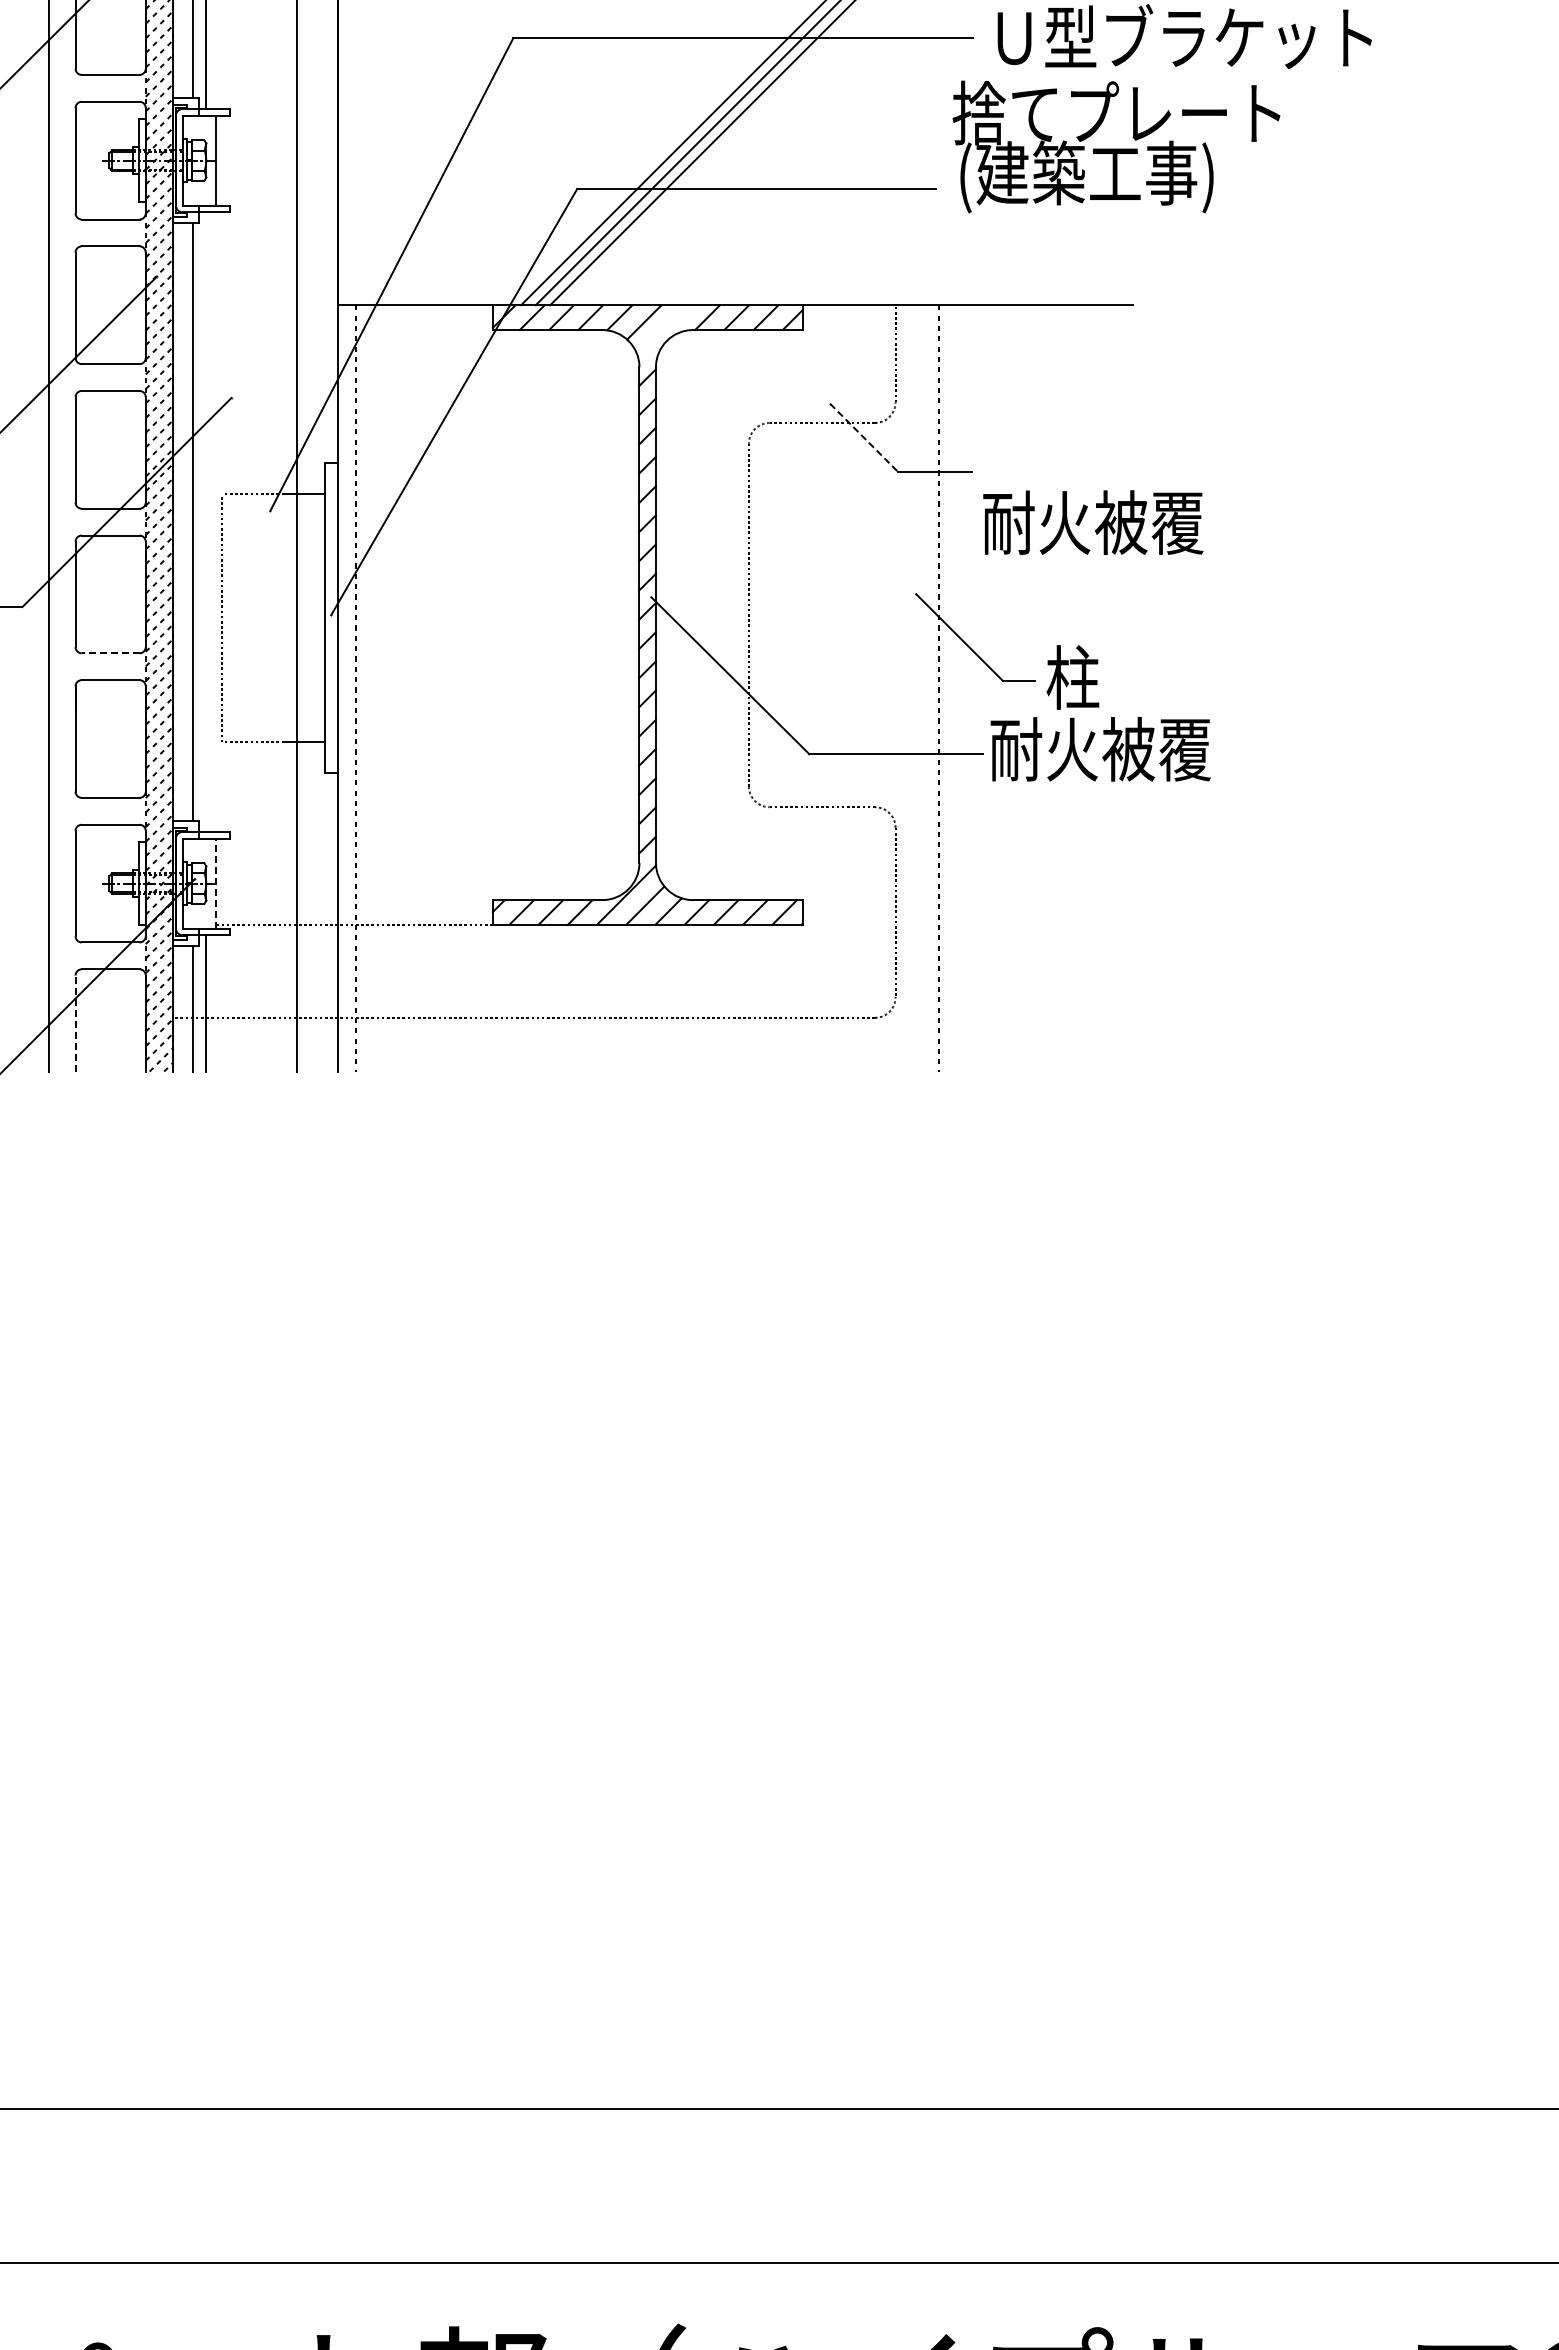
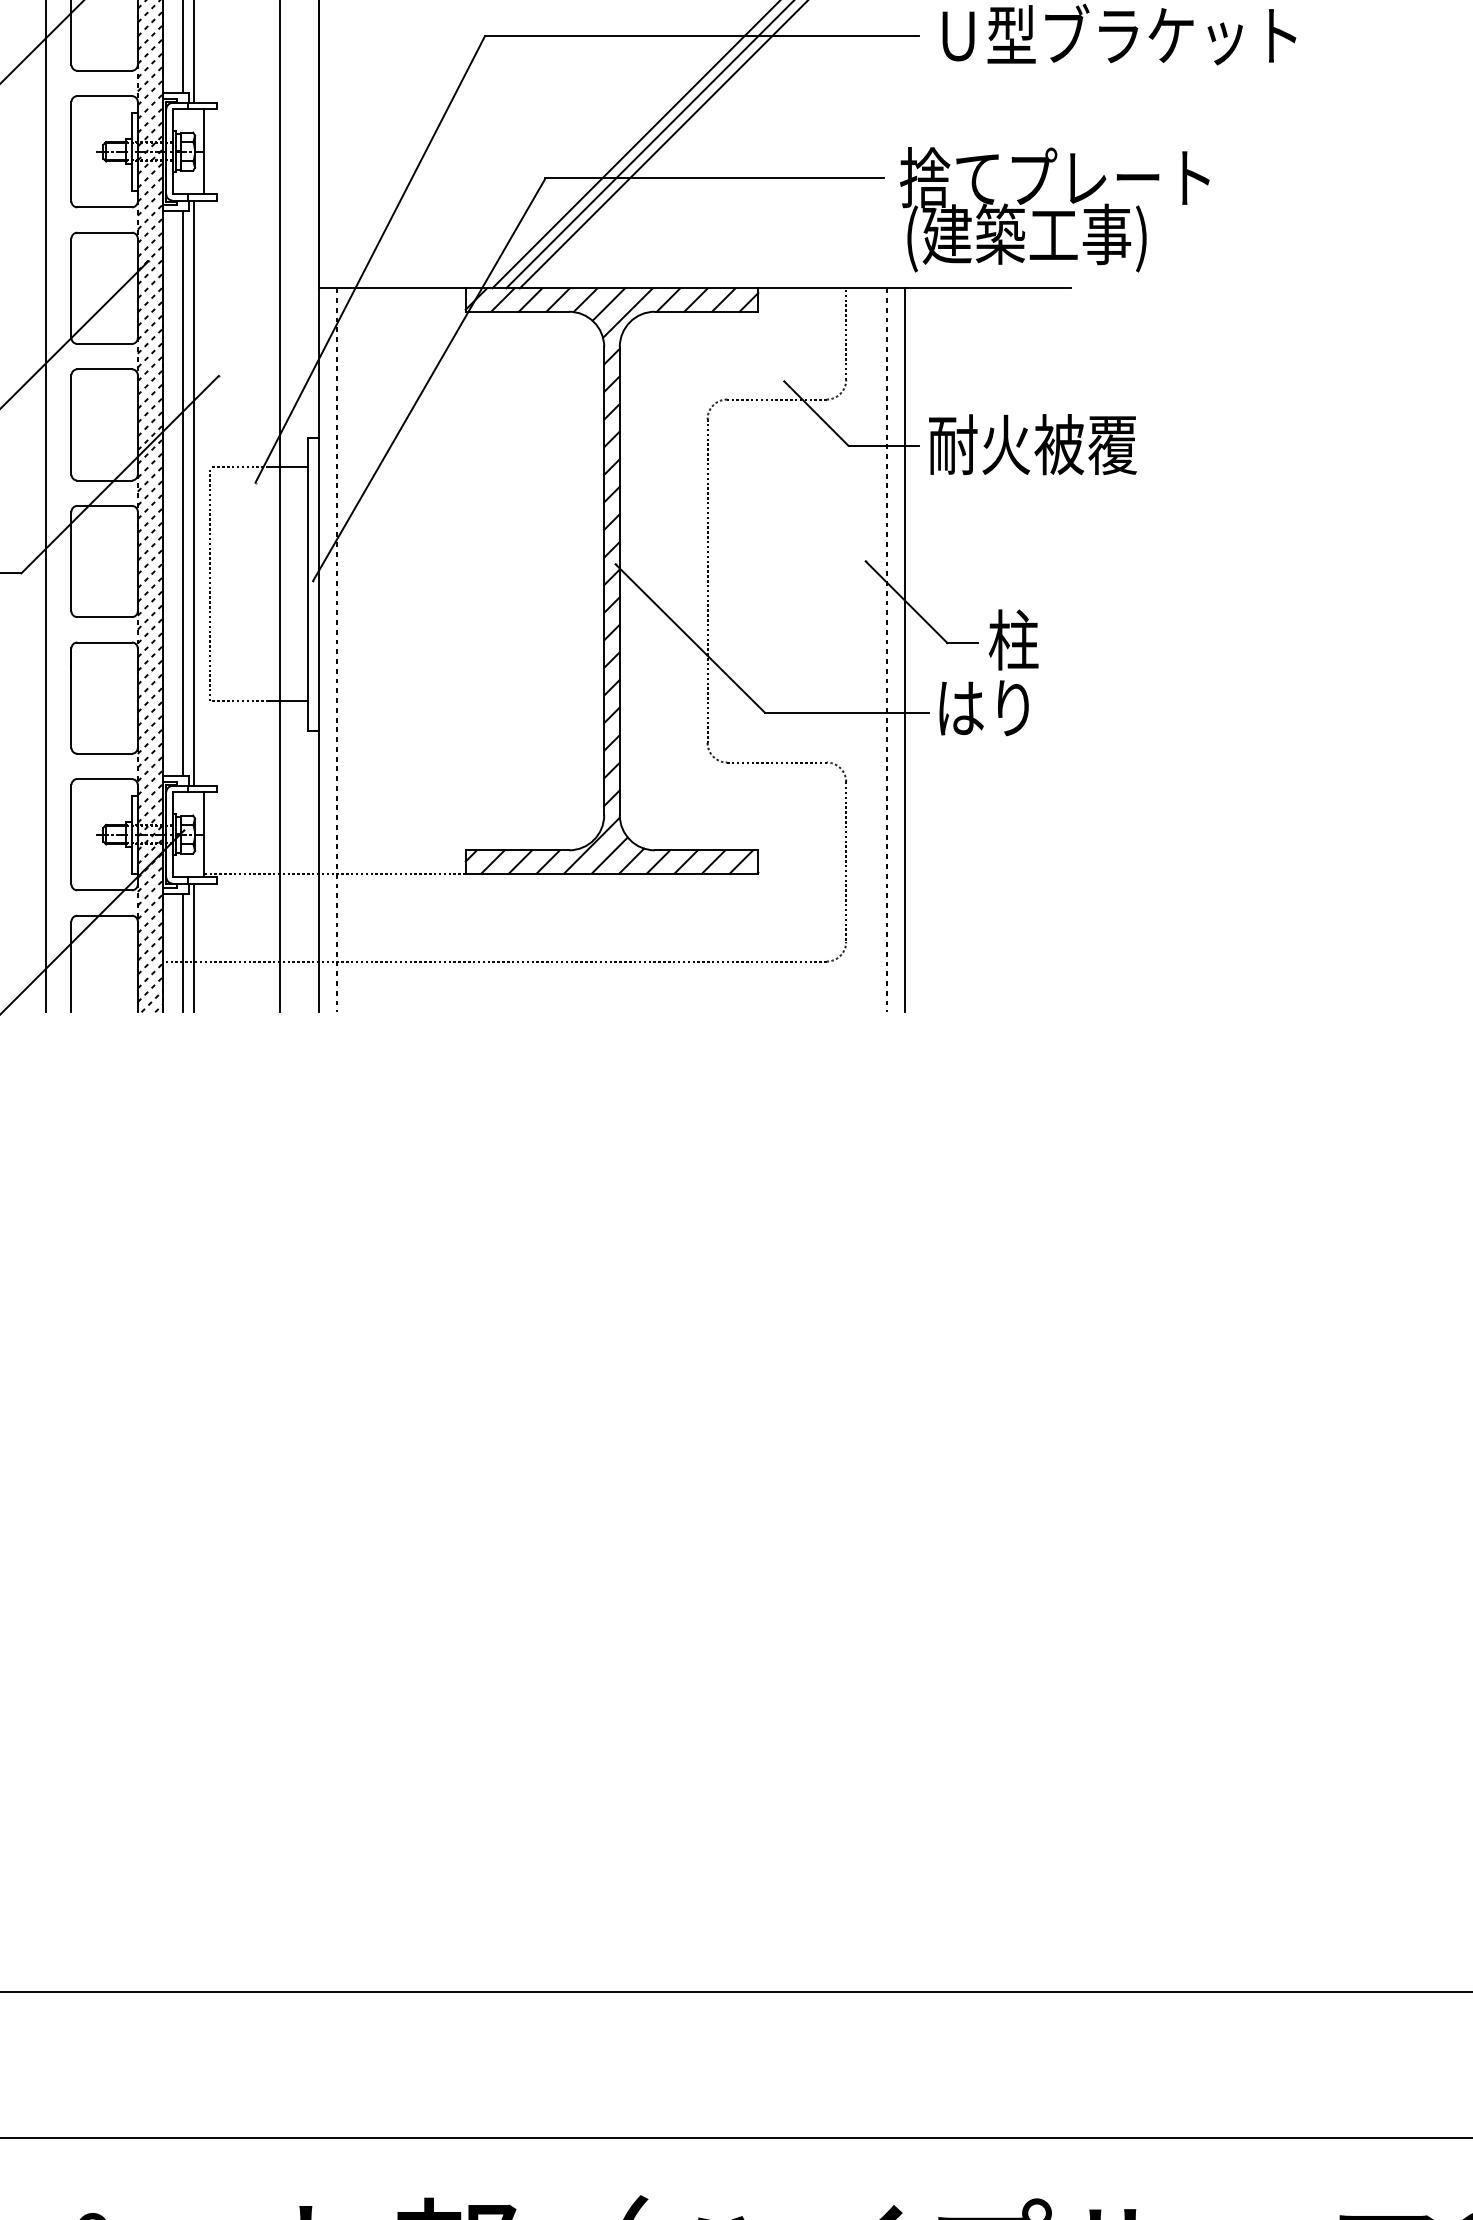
text: (1116, 146) -> (1054, 209), moved
line: (664, 331) -> (627, 313), added
line: (864, 438) -> (816, 414), dashed -> solid
line: (205, 521) -> (194, 492), added
text: (1093, 522) -> (1033, 444), moved
line: (110, 653) -> (104, 617), dashed -> solid
line: (957, 688) -> (904, 650), added
text: (1100, 748) -> (1039, 707), 耐火被覆 -> はり
line: (216, 883) -> (204, 834), dashed -> solid
line: (75, 1023) -> (71, 966), dashed -> solid

